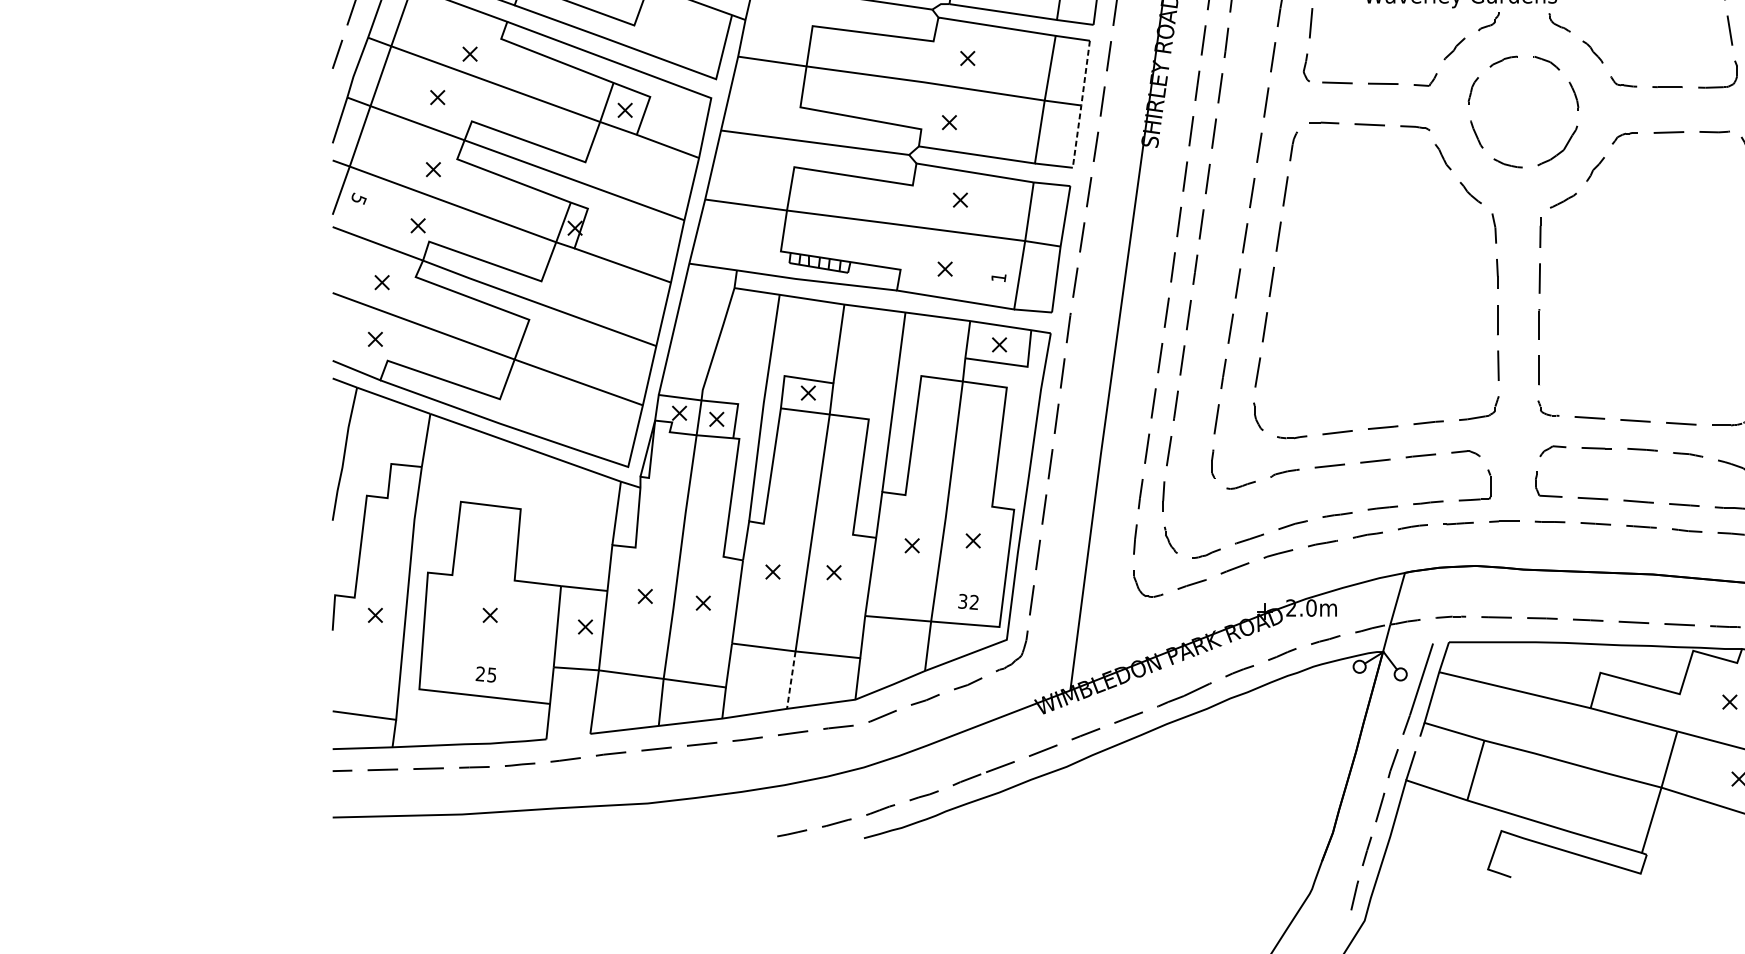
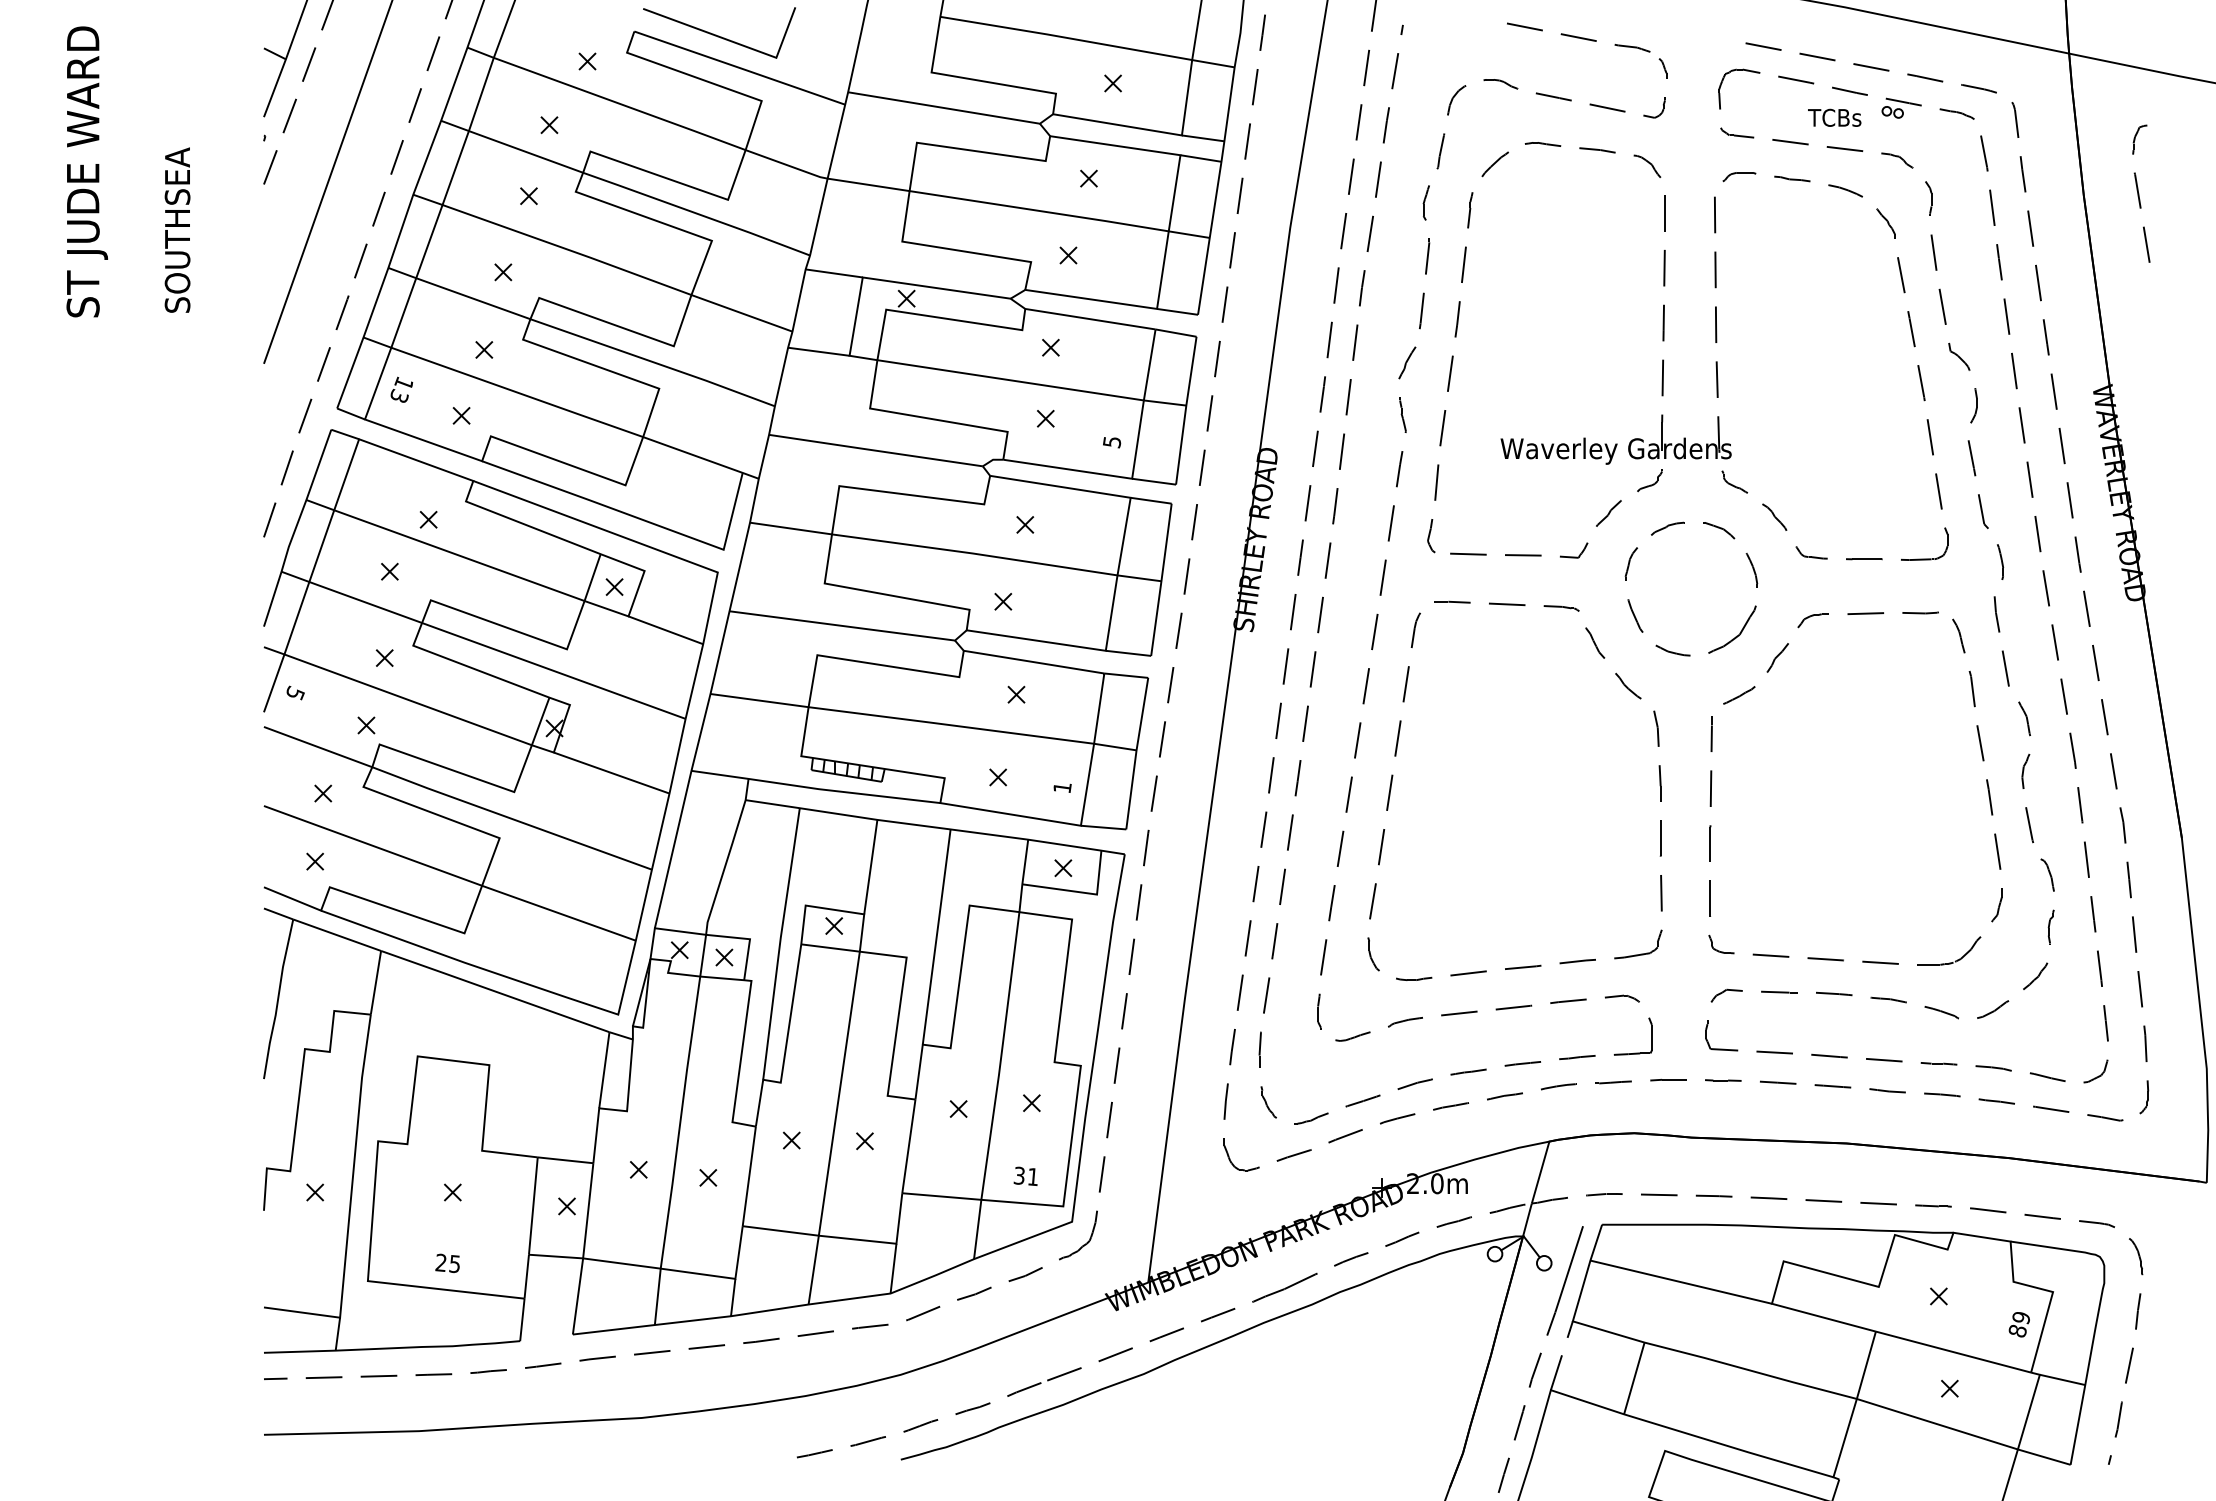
line: (1081, 104) -> (1161, 580), dashed -> solid
text: (973, 602) -> (1032, 1176), 32 -> 31
line: (791, 680) -> (813, 1270), dashed -> solid

